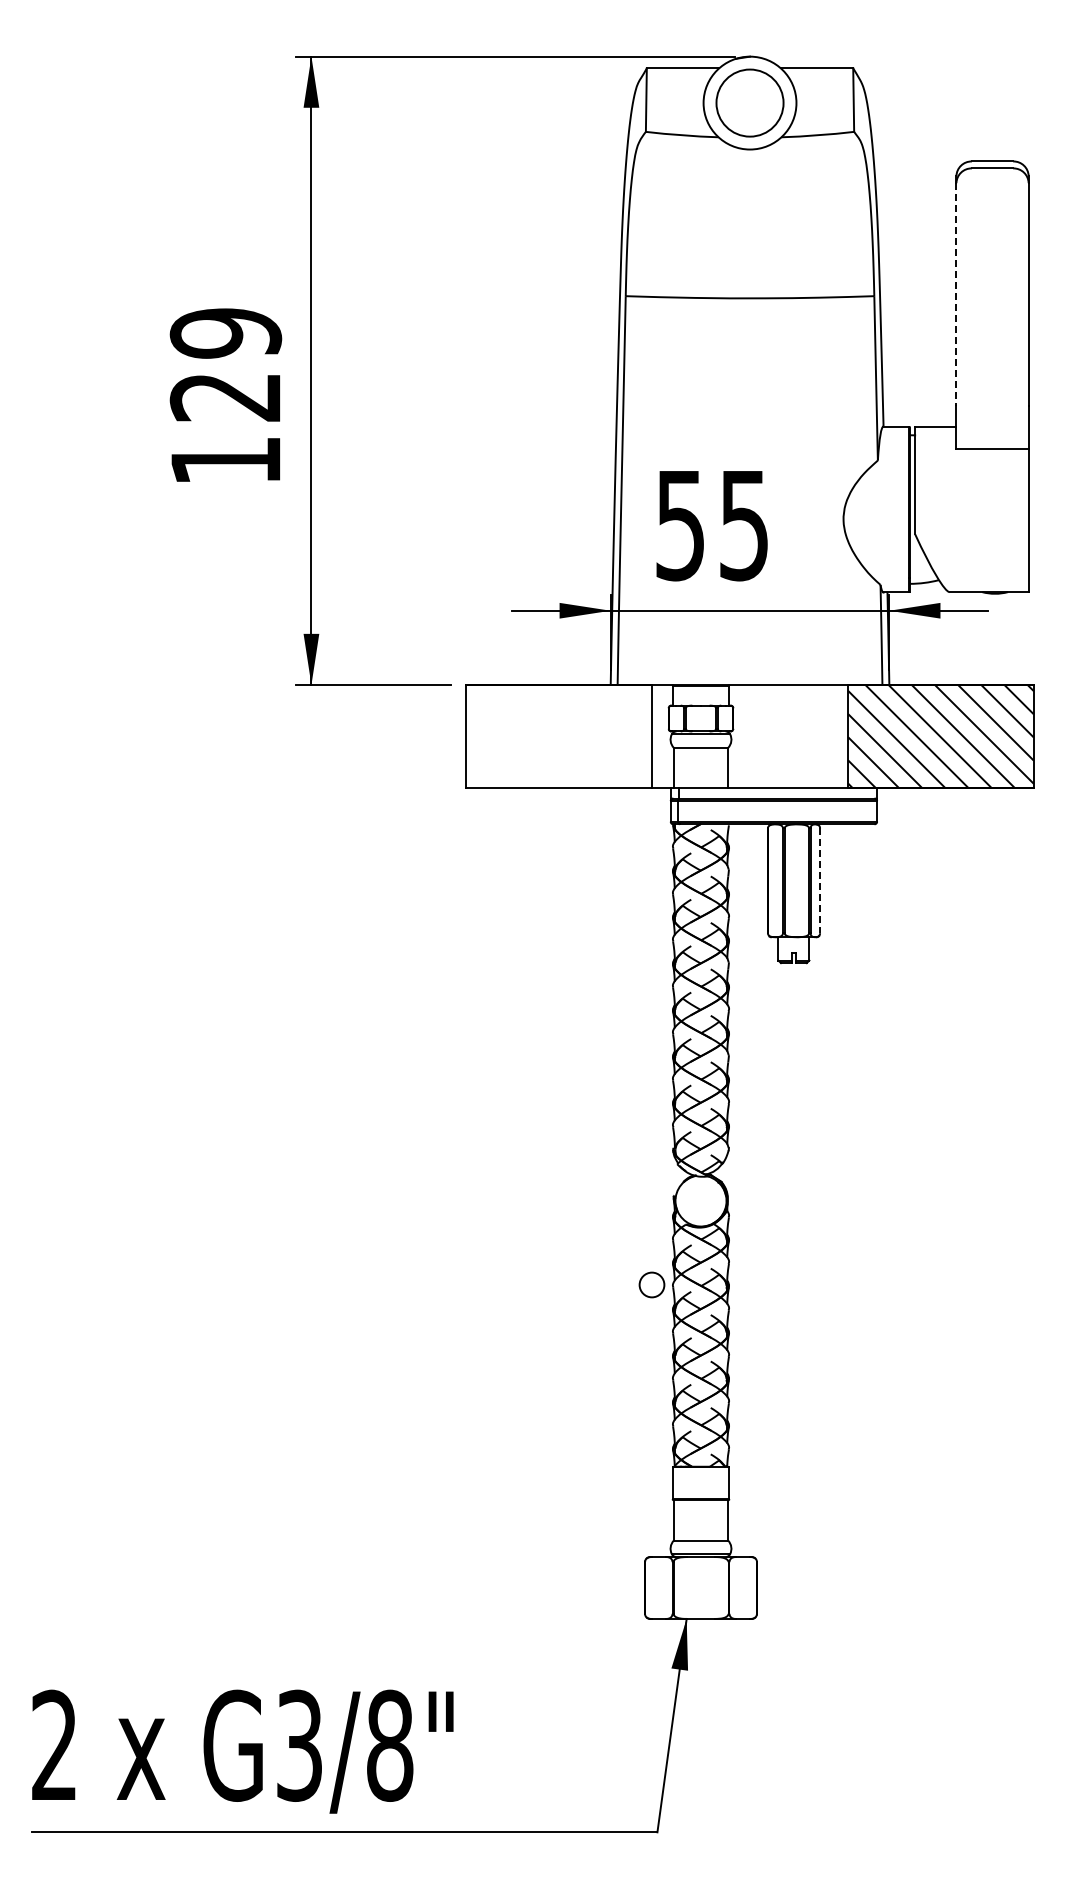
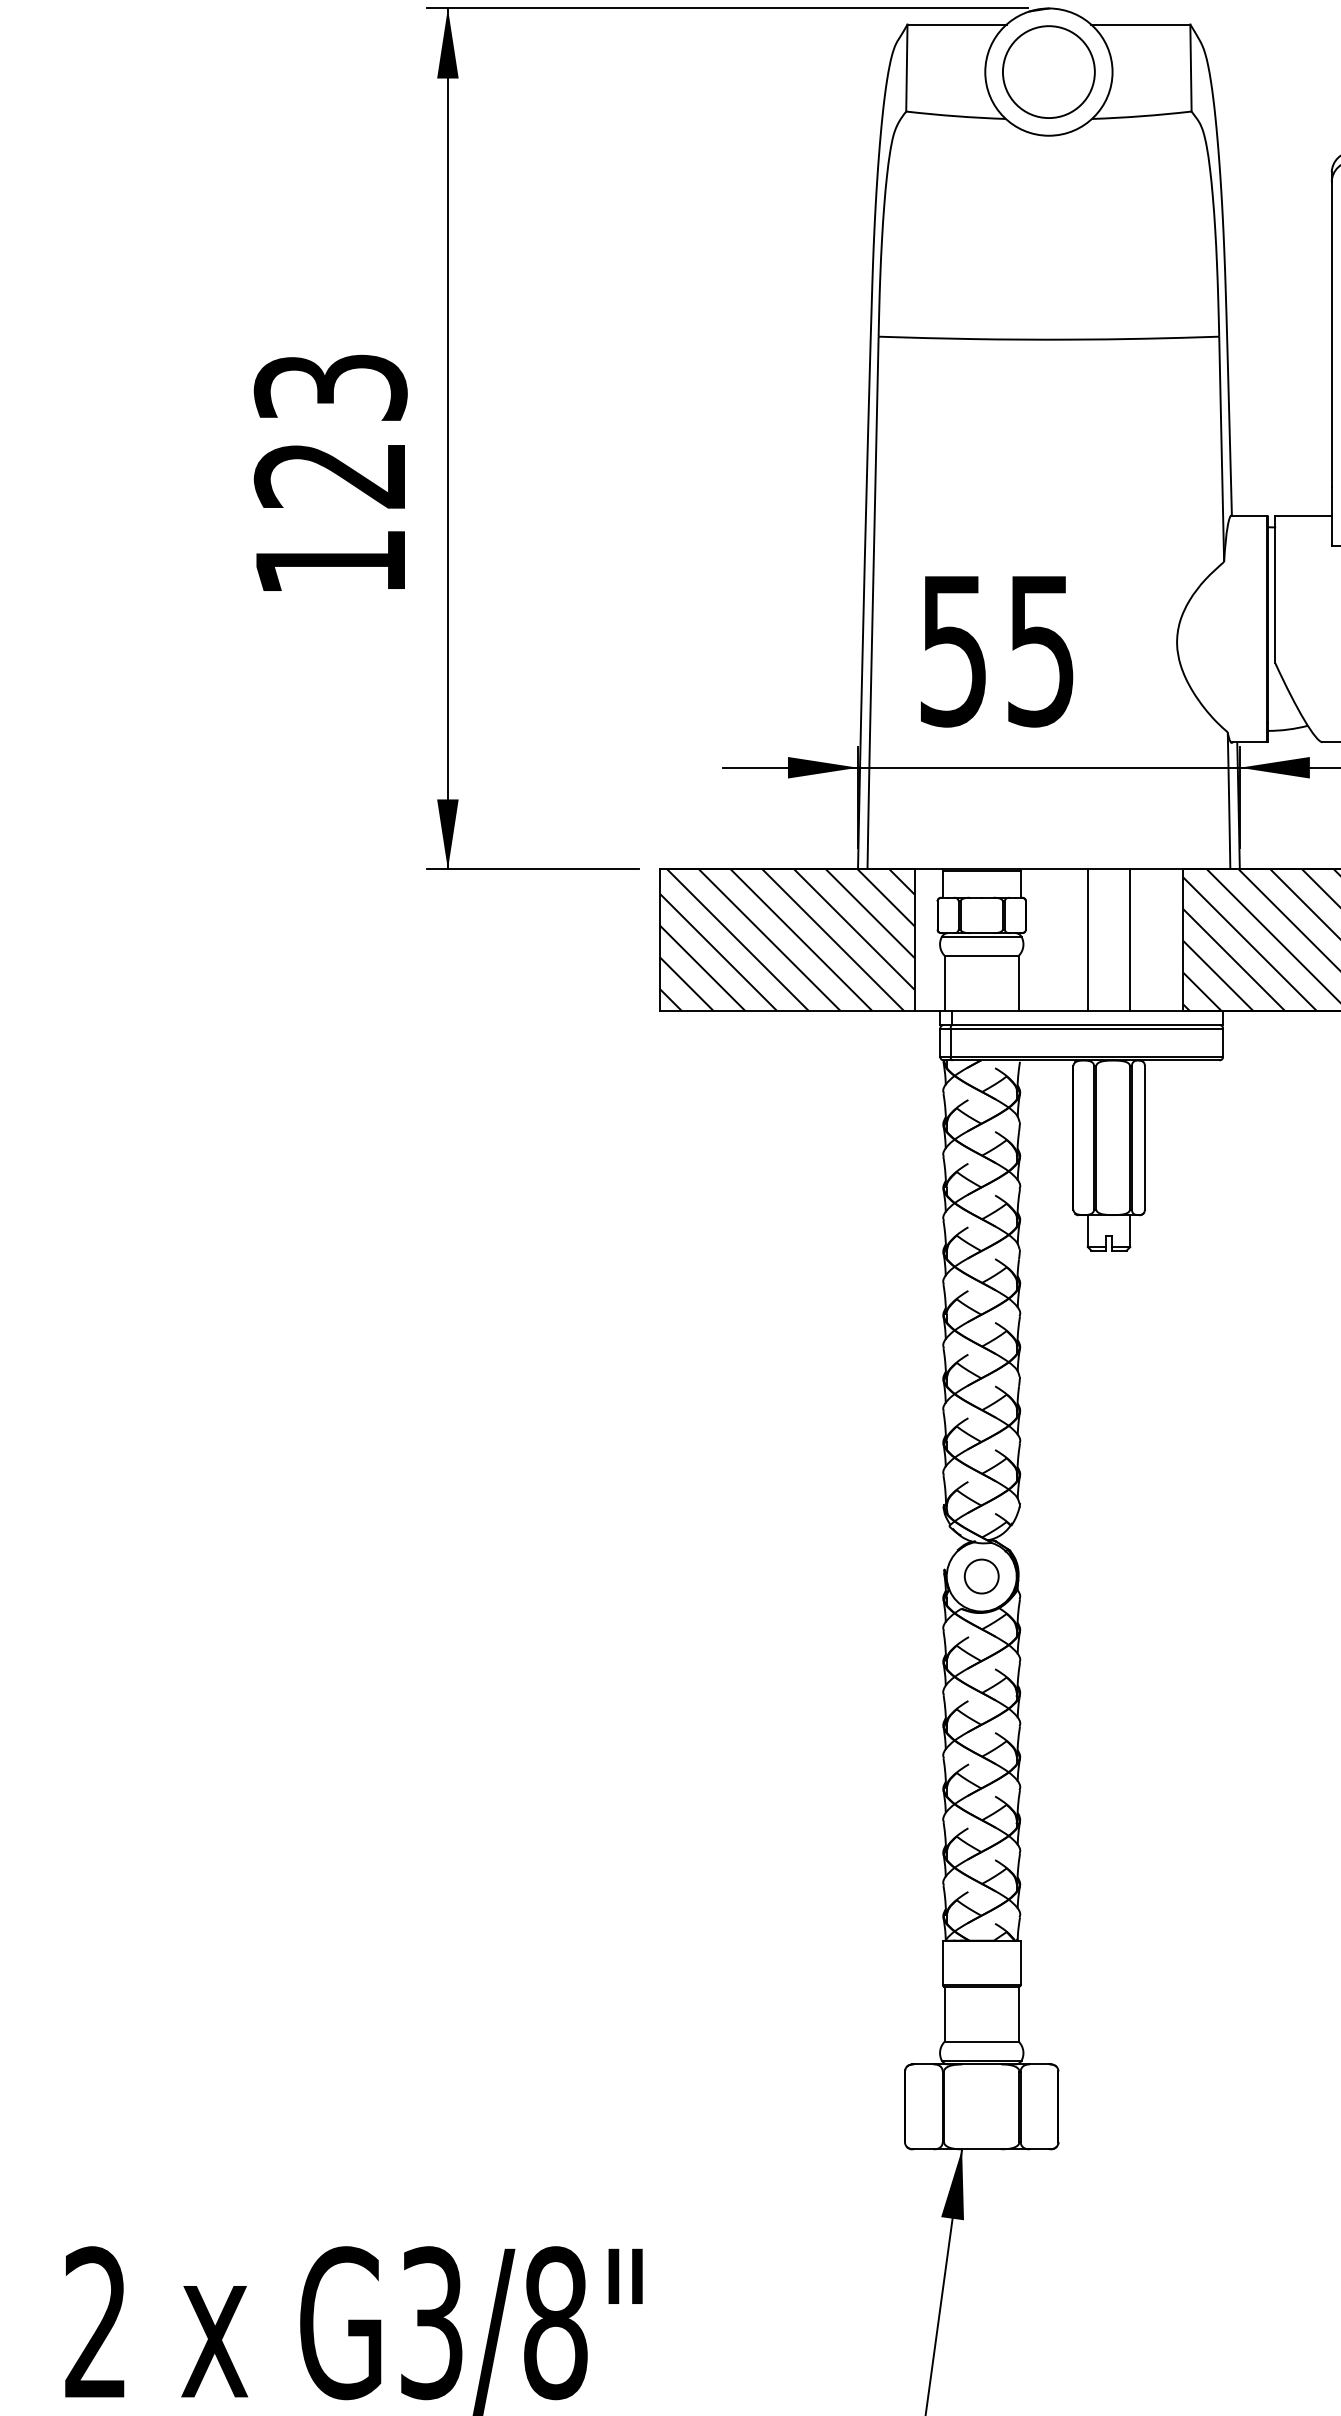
line: (956, 294) -> (1331, 334), dashed -> solid
text: (225, 333) -> (330, 387), 129 -> 123
hatch: (558, 736) -> (786, 940), added
line: (778, 736) -> (1087, 940), added
line: (809, 736) -> (1130, 940), added
line: (820, 881) -> (1145, 1138), dashed -> solid
circle: (651, 1284) -> (981, 1575), moved

